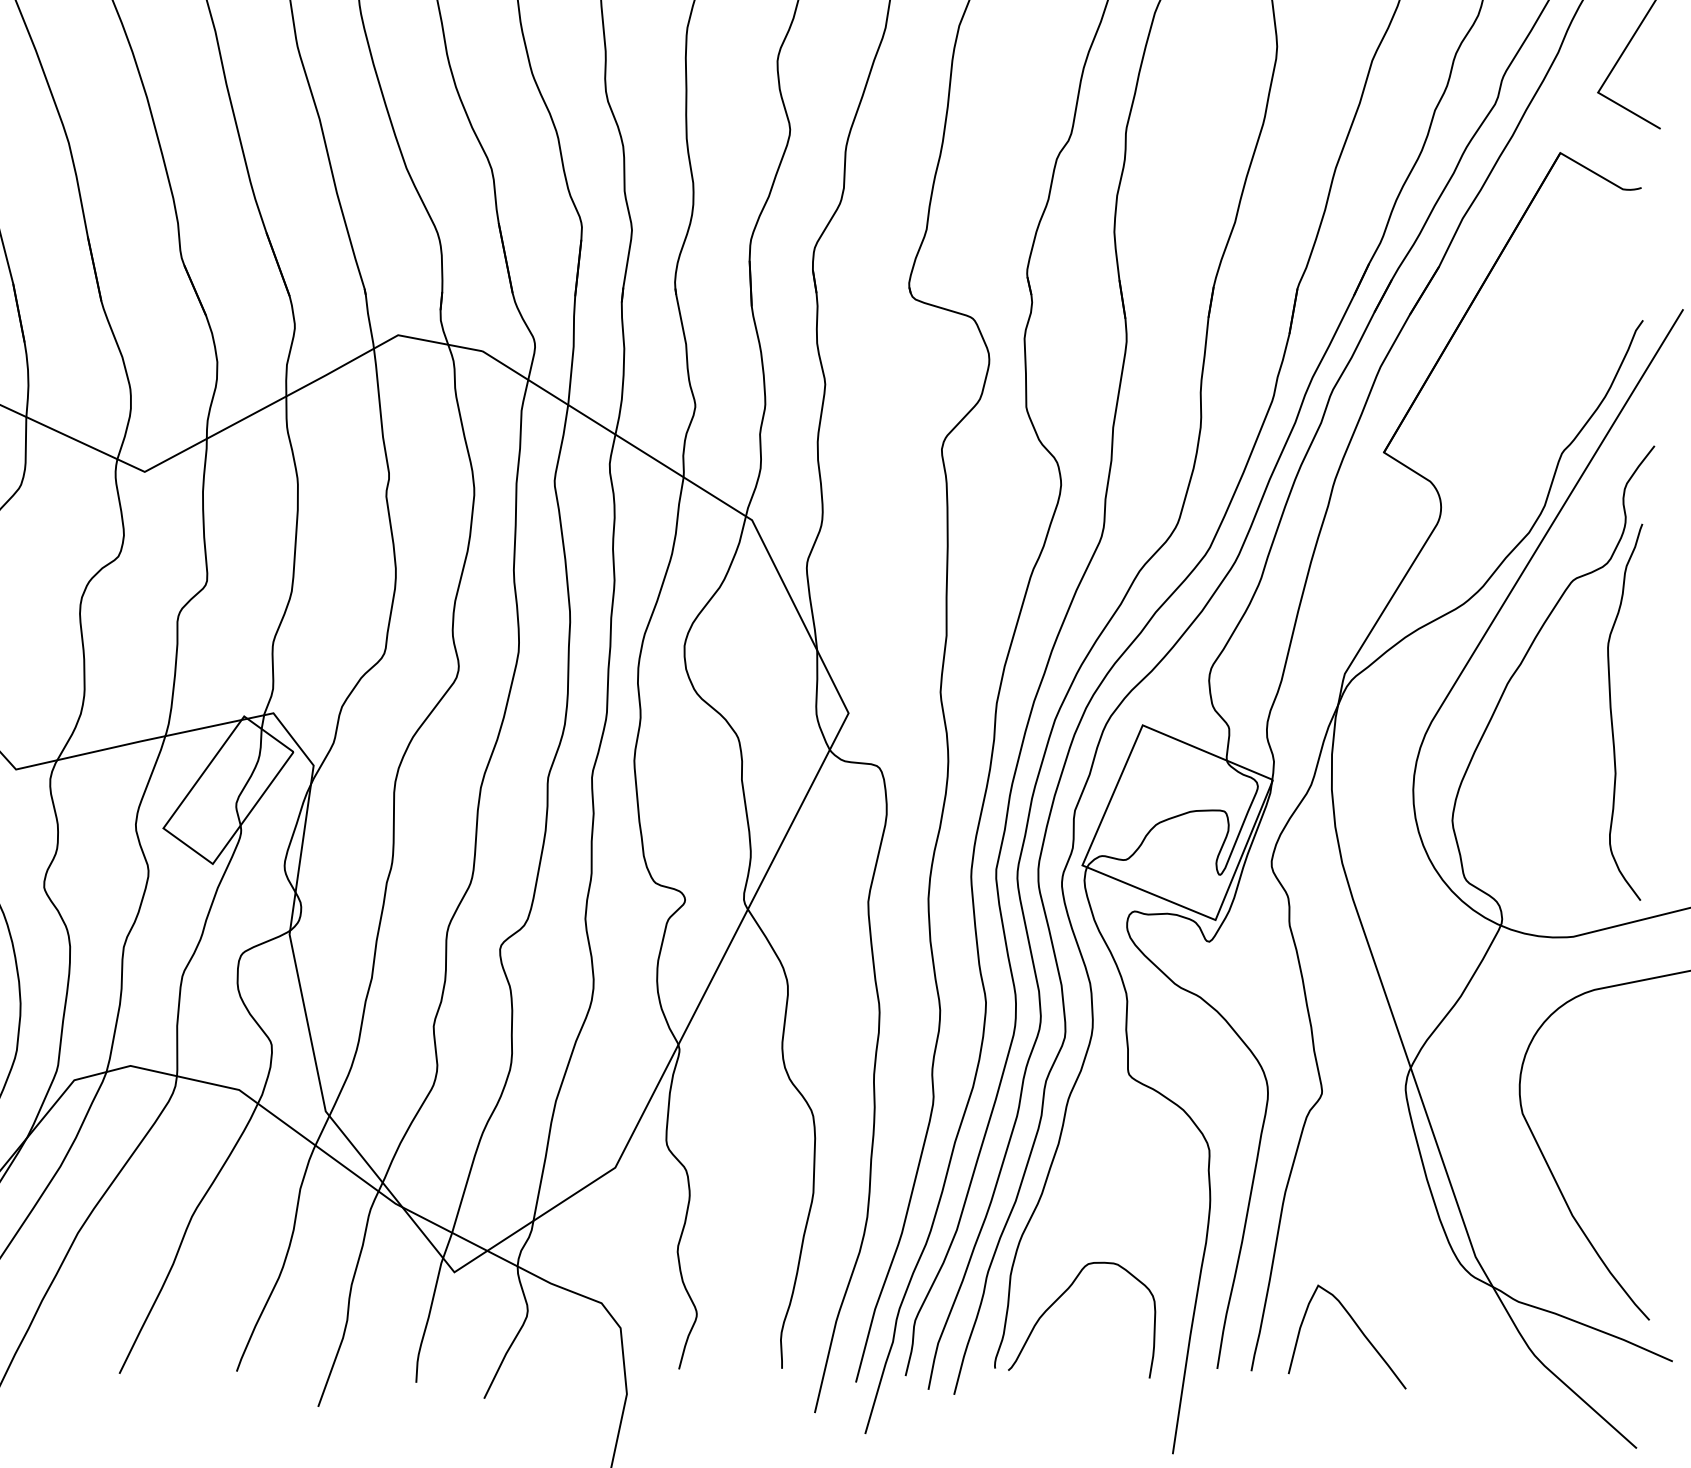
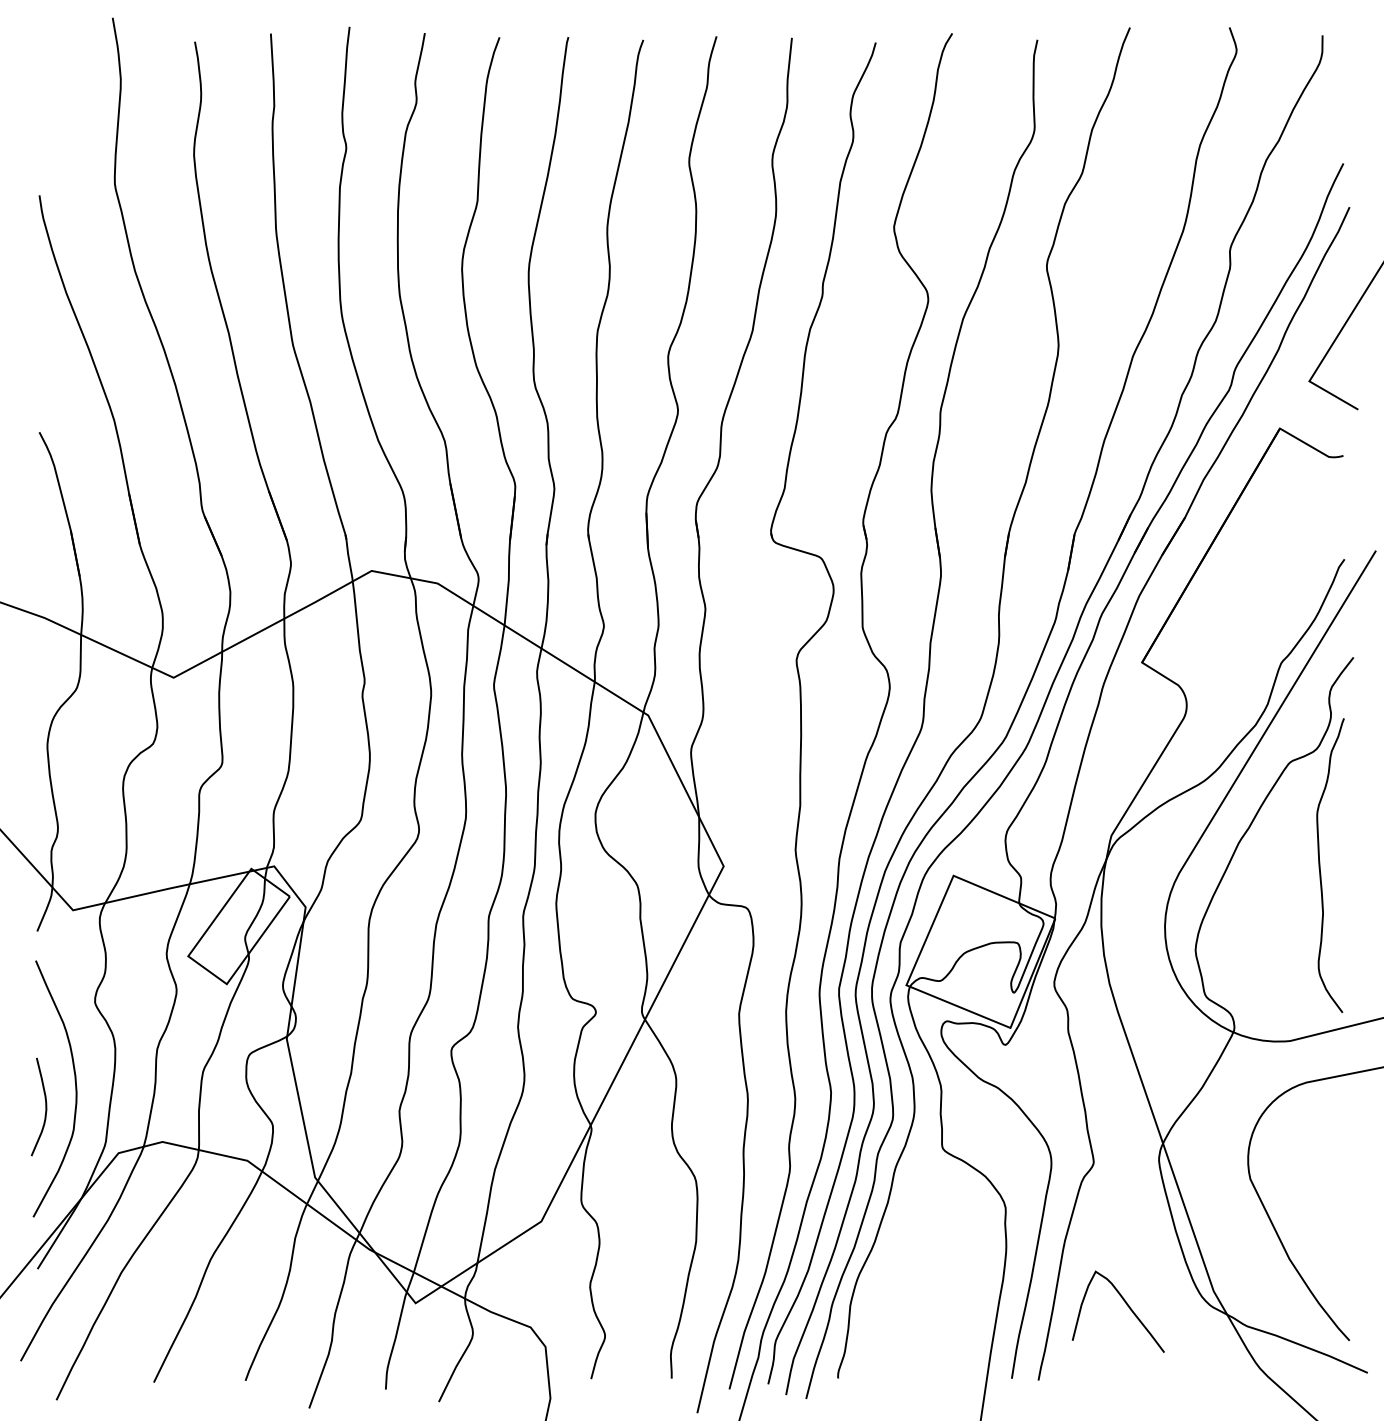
curve: (1060, 1298) -> (889, 1323), removed
curve: (1358, 1330) -> (1127, 1306), moved

